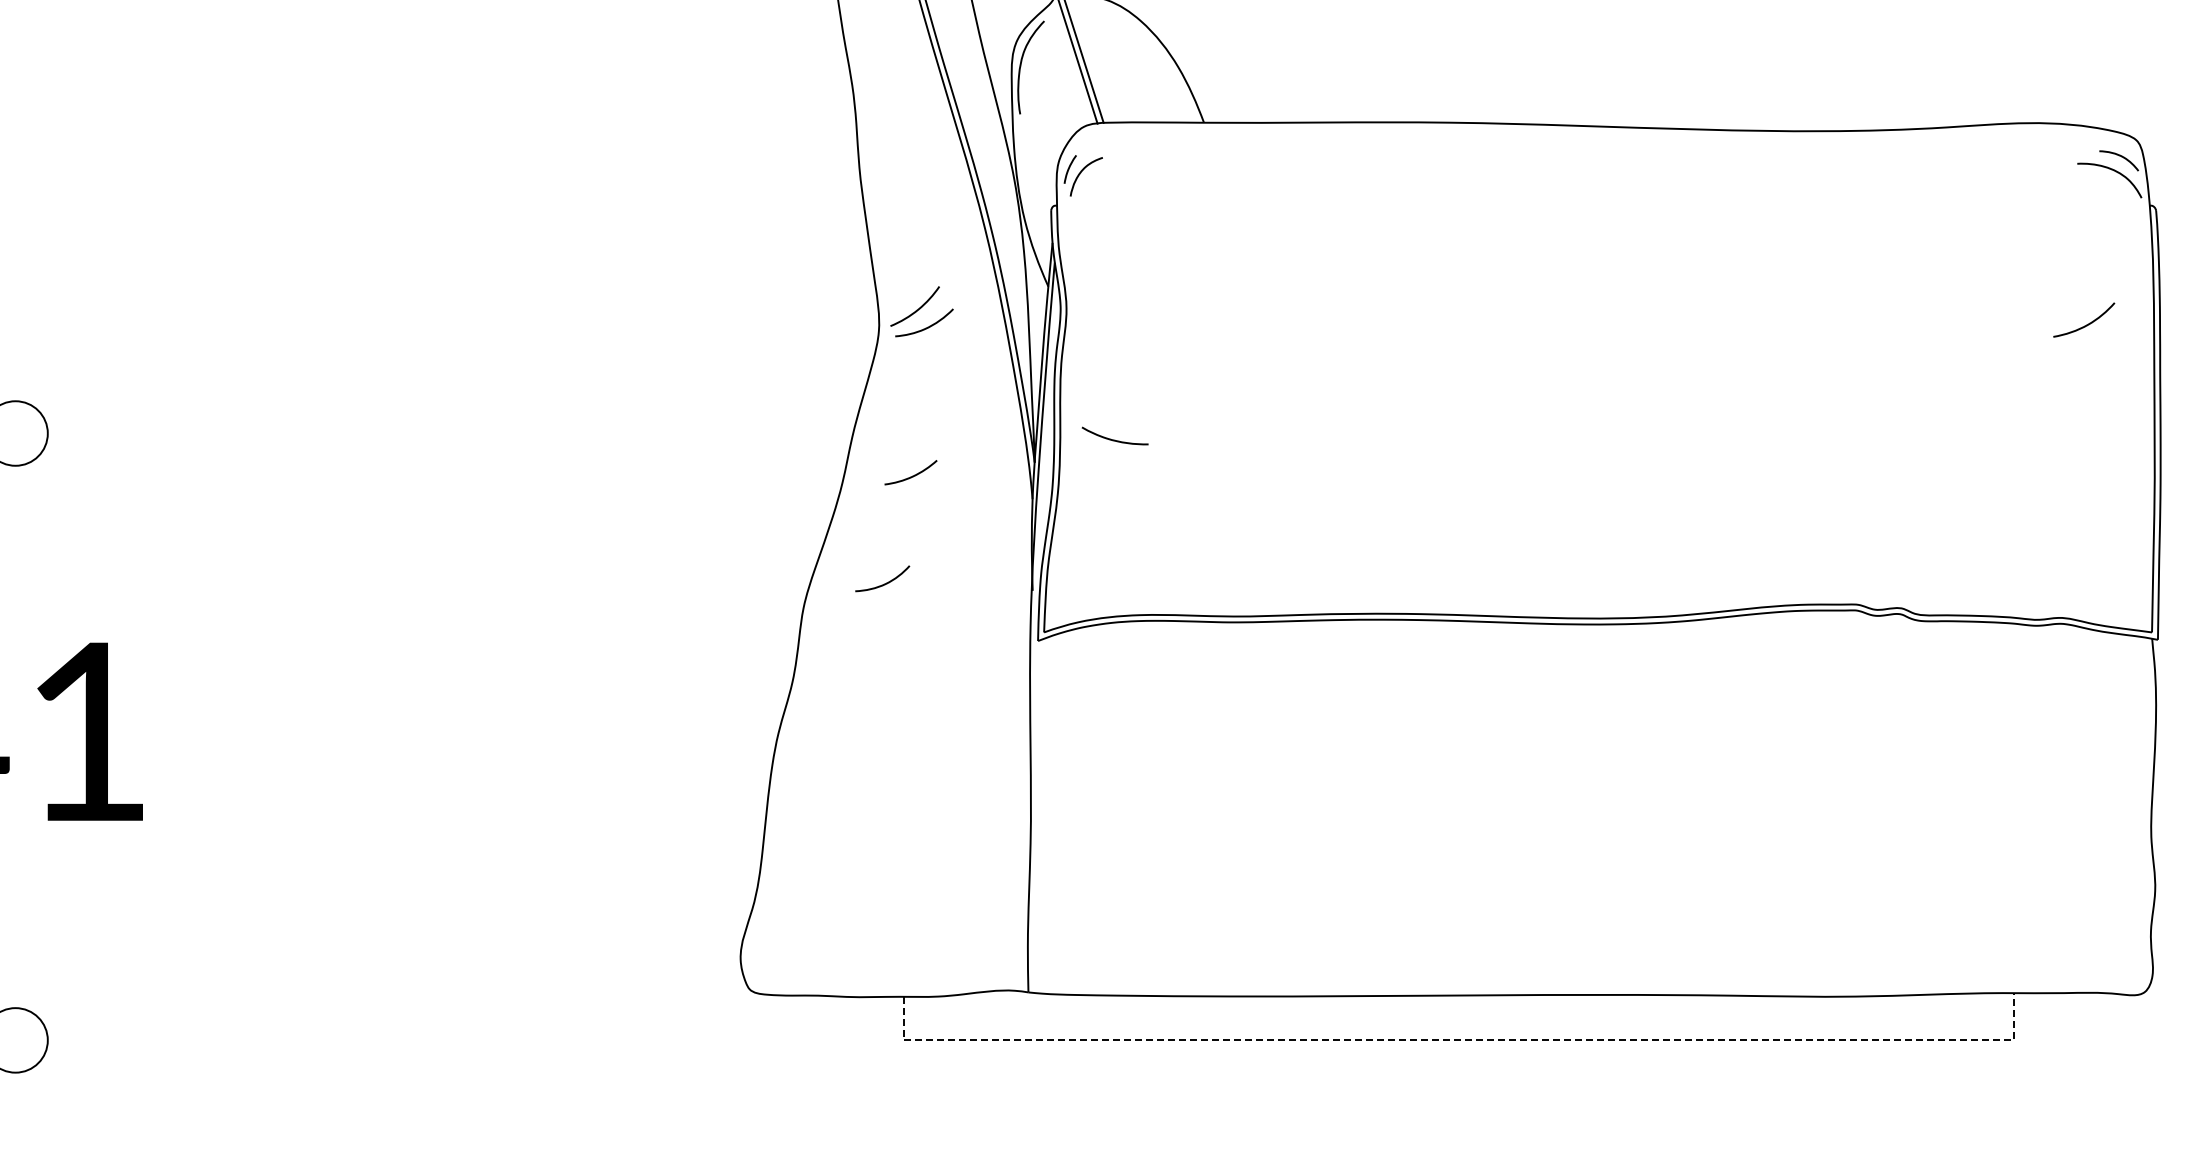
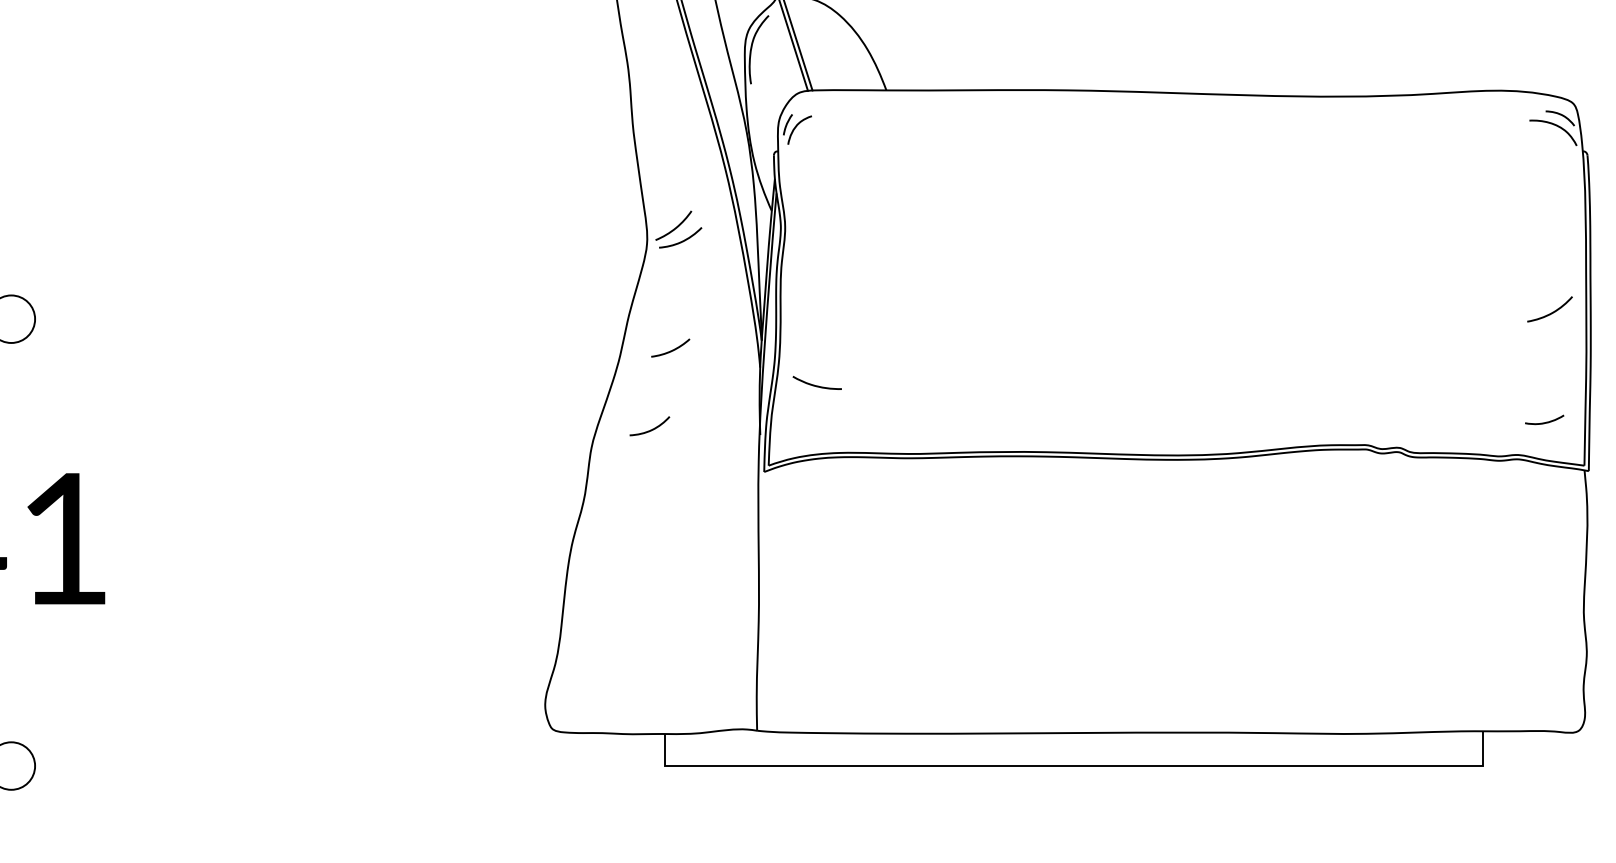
curve: (2086, 324) -> (1551, 312), moved
curve: (1114, 439) -> (816, 385), moved
curve: (2097, 573) -> (1544, 422), added
line: (1461, 1040) -> (1076, 766), dashed -> solid

